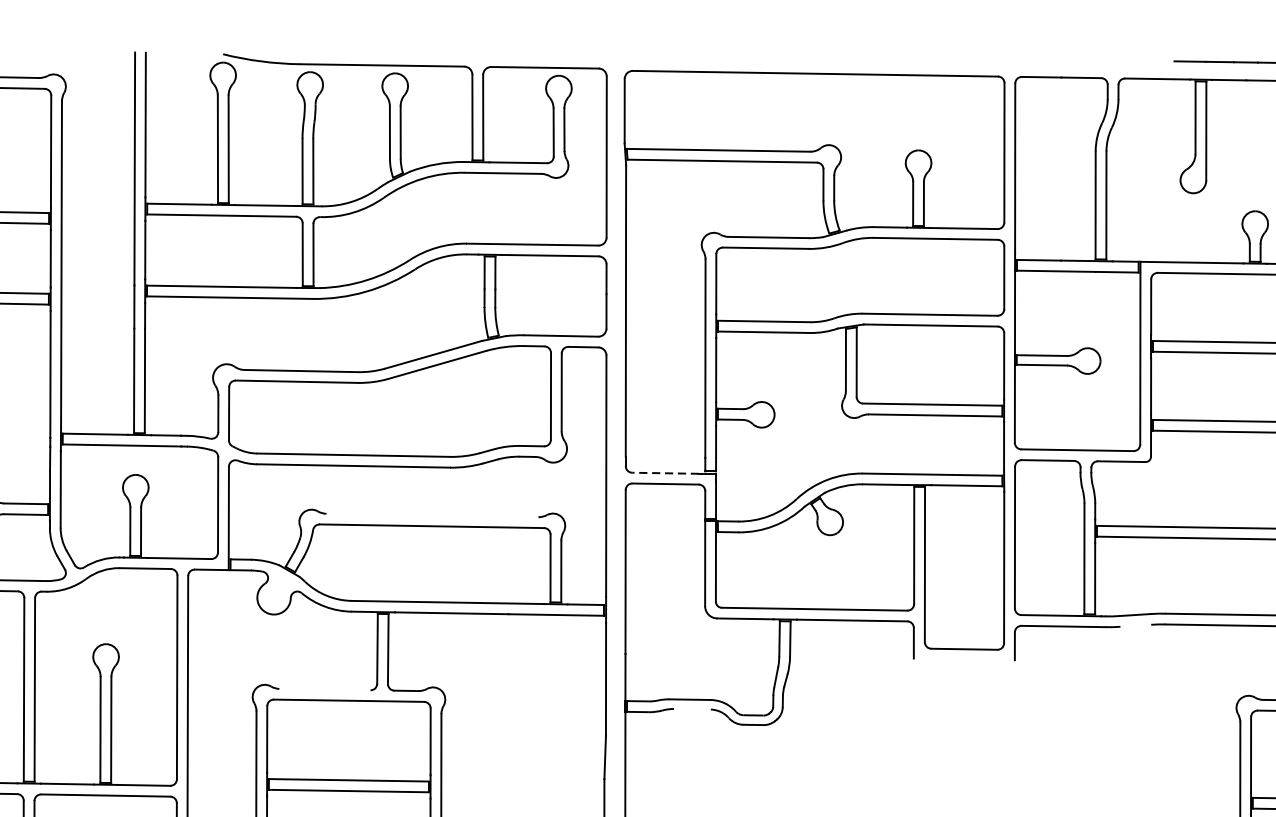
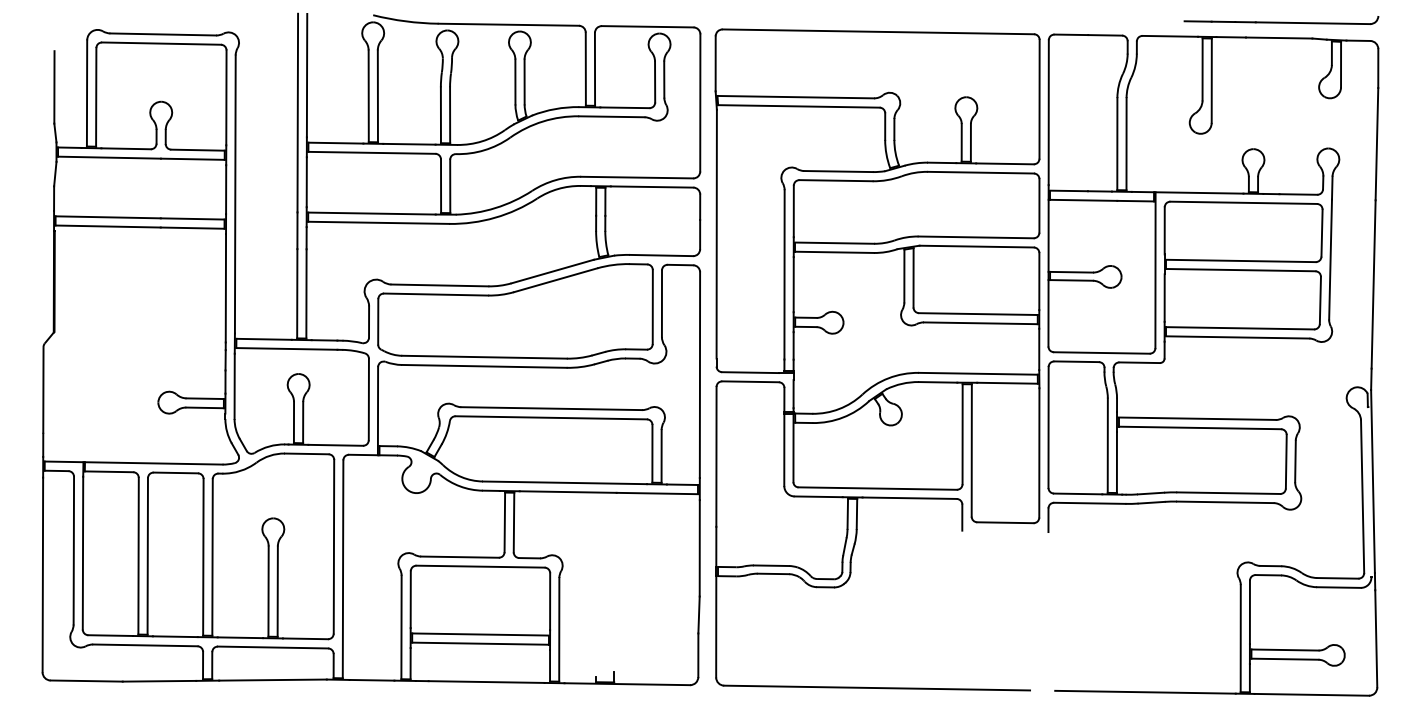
line: (665, 473) -> (750, 372), dashed -> solid
line: (432, 515) -> (551, 408), added
line: (1135, 625) -> (1151, 502), added
line: (324, 688) -> (459, 556), added
line: (692, 708) -> (773, 573), added

